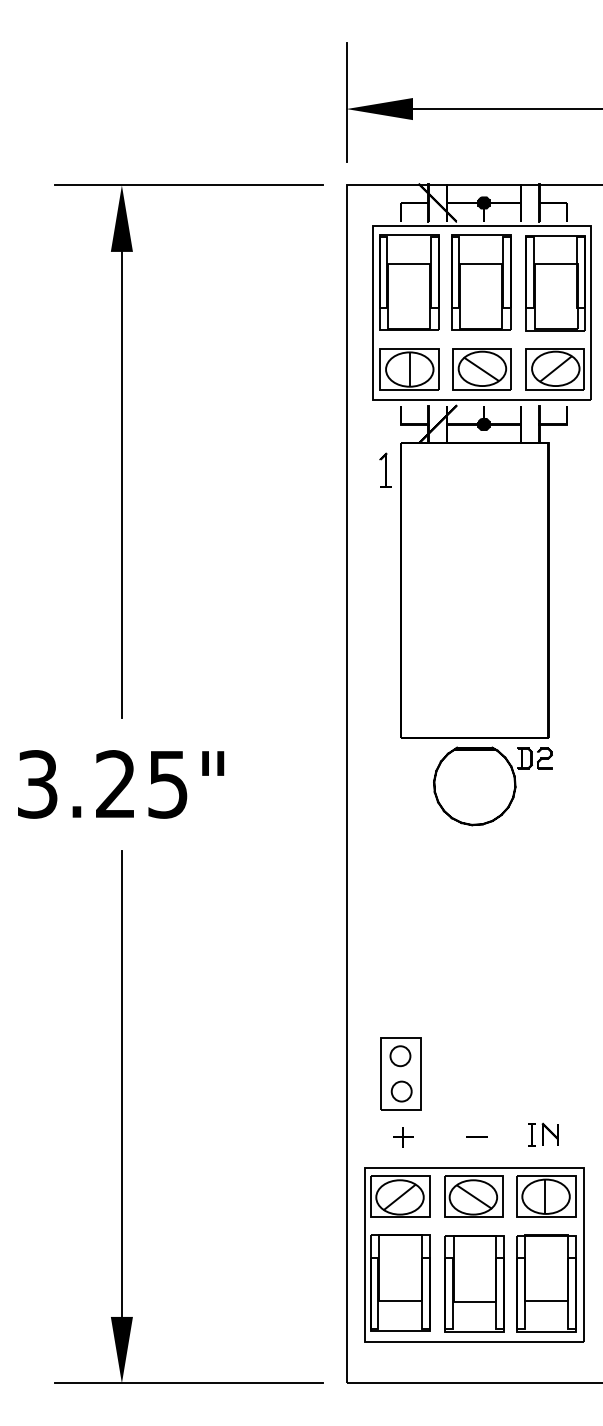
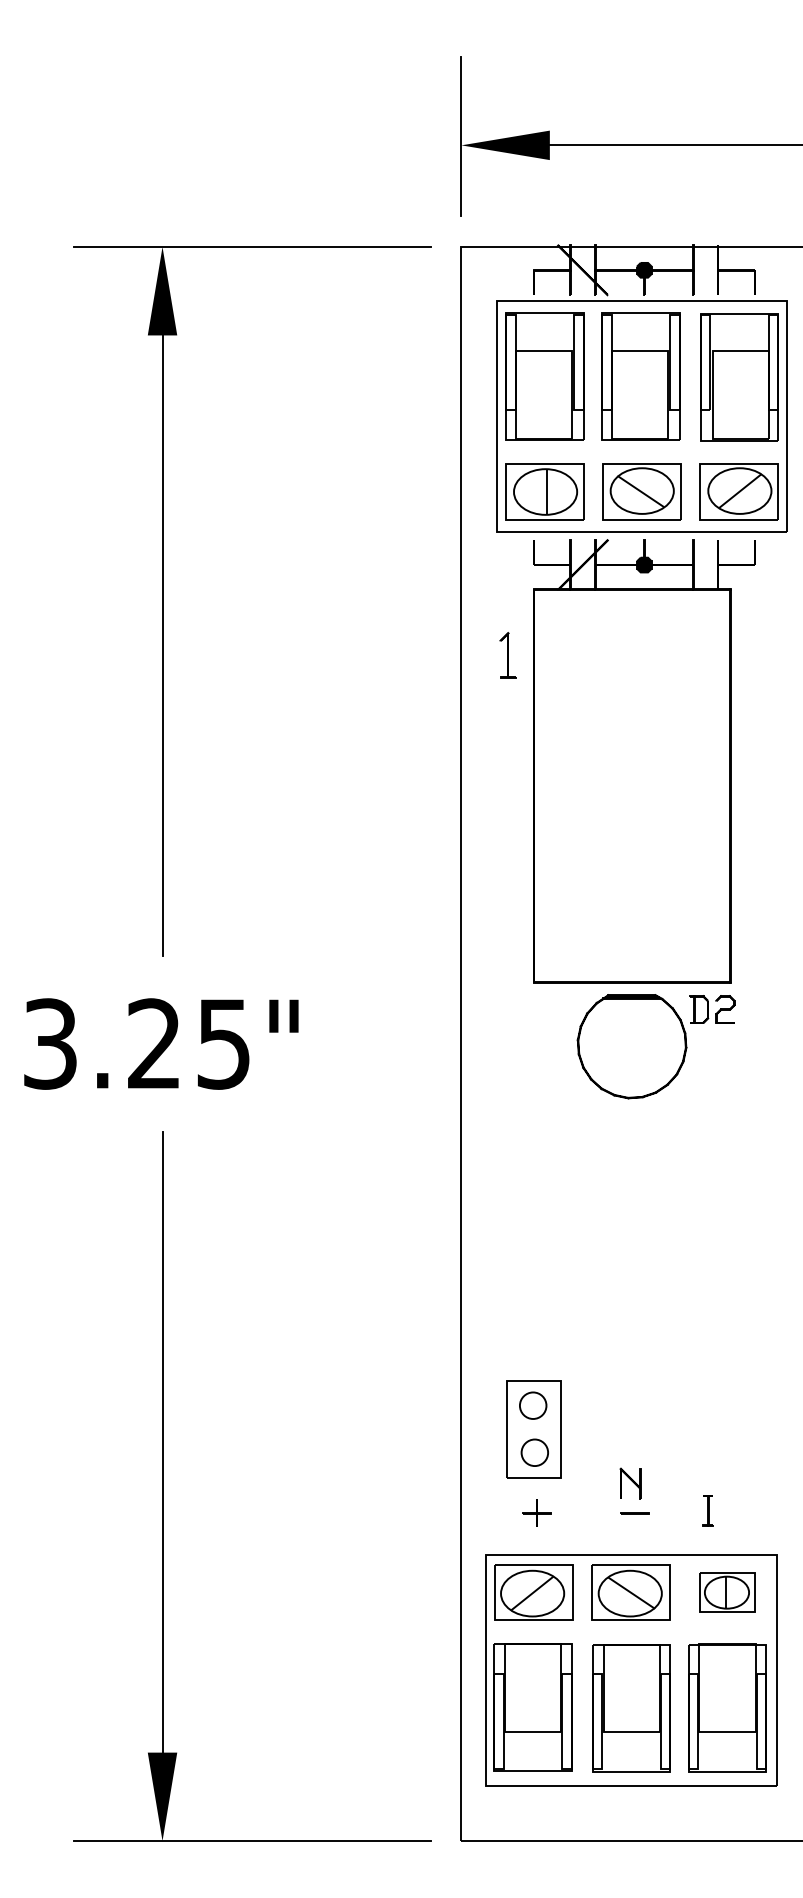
part: (385, 470) -> (507, 655), moved
part: (550, 1134) -> (630, 1483), moved
part: (545, 1196) -> (726, 1592), size x0.7

